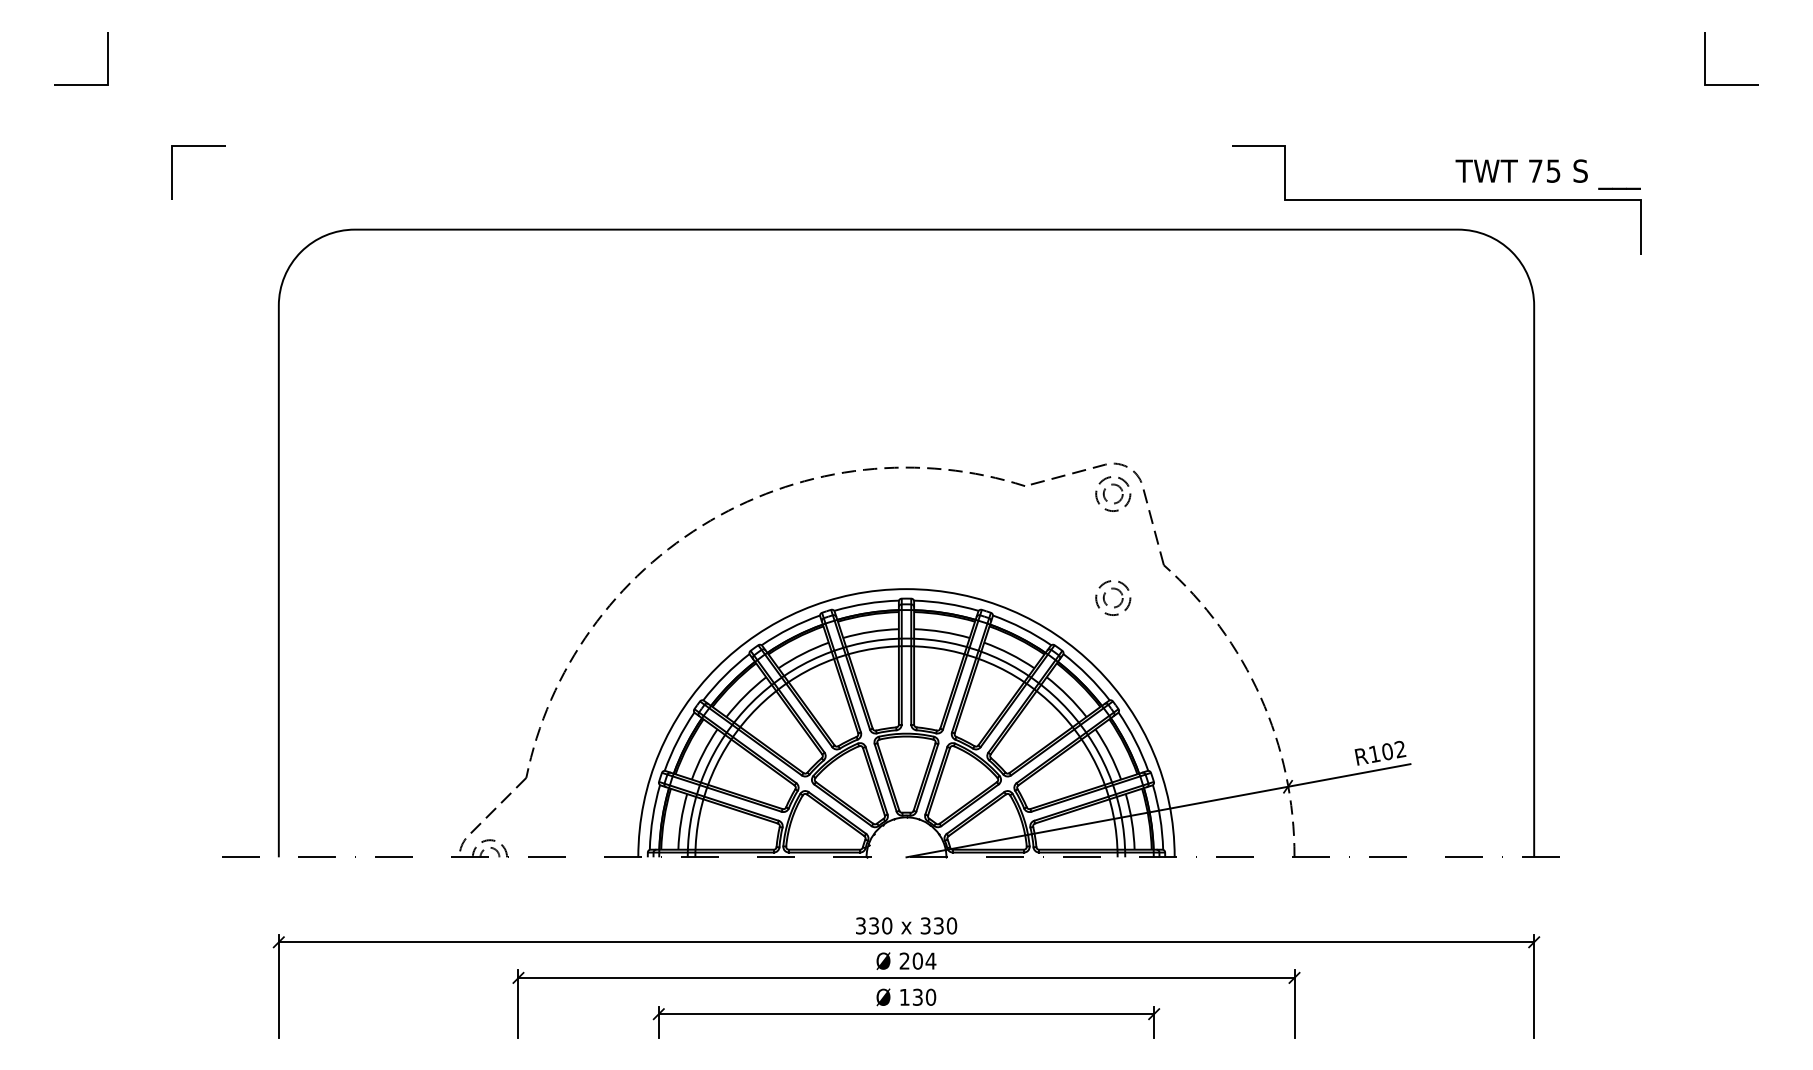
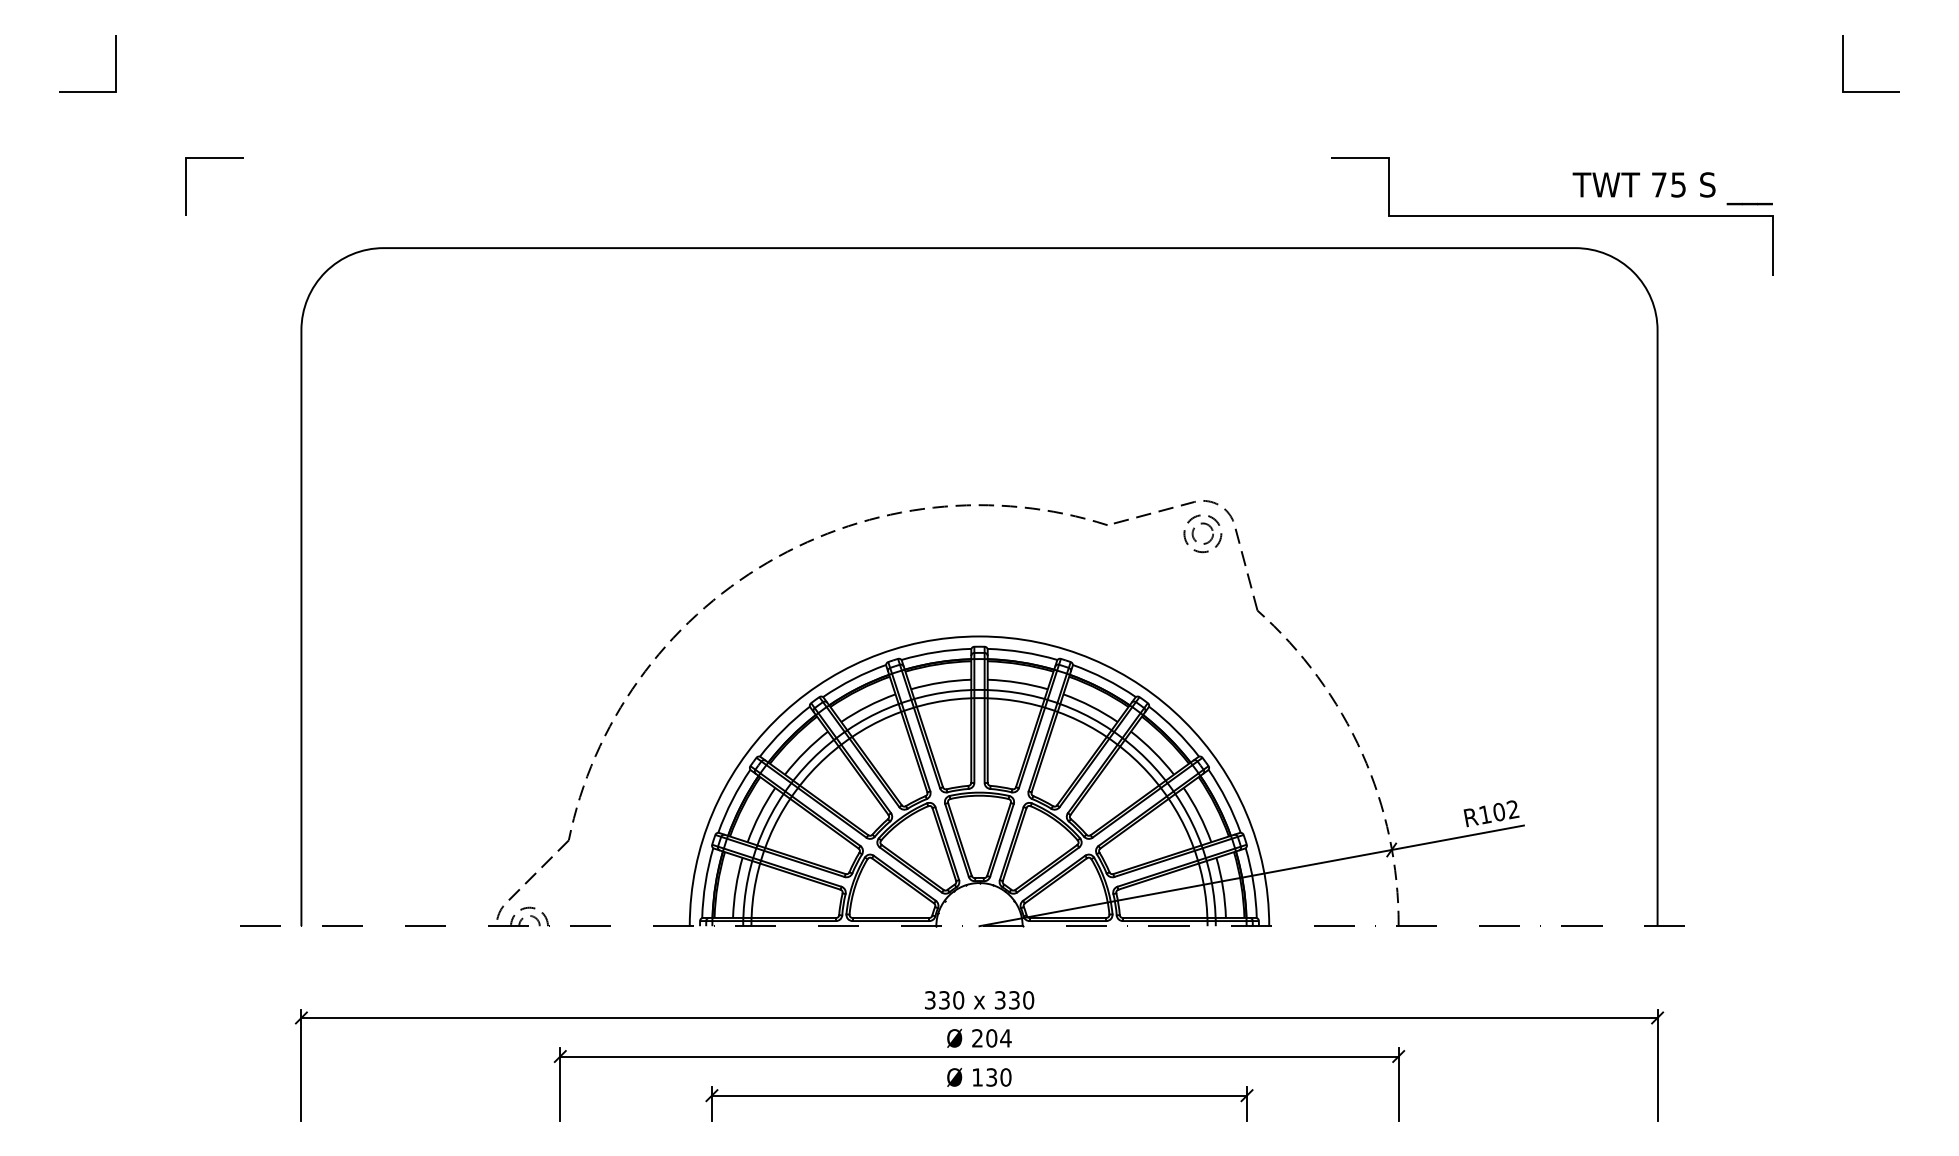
part: (1116, 590) -> (1206, 637), removed

